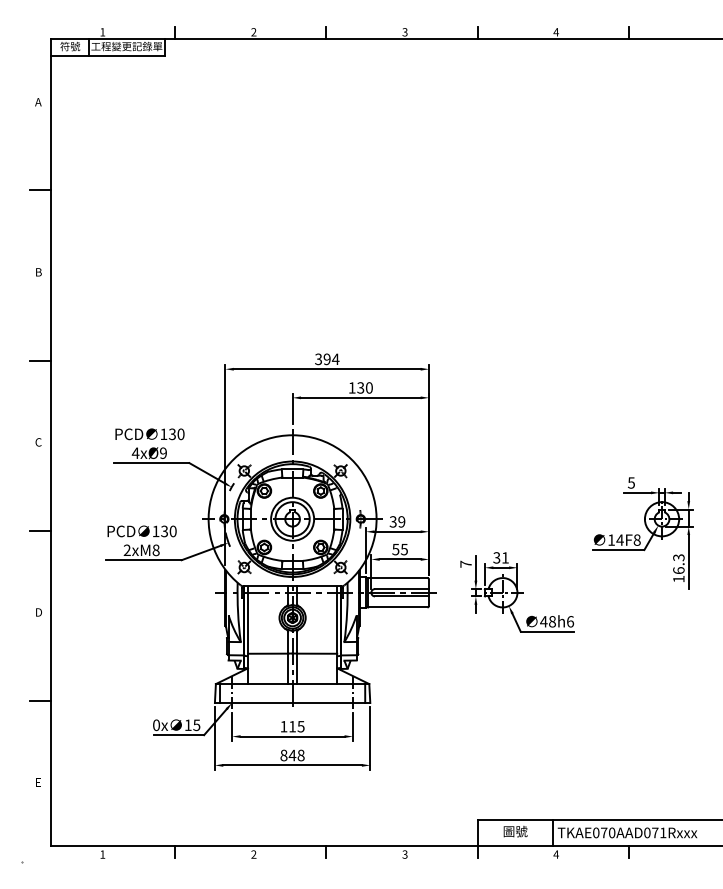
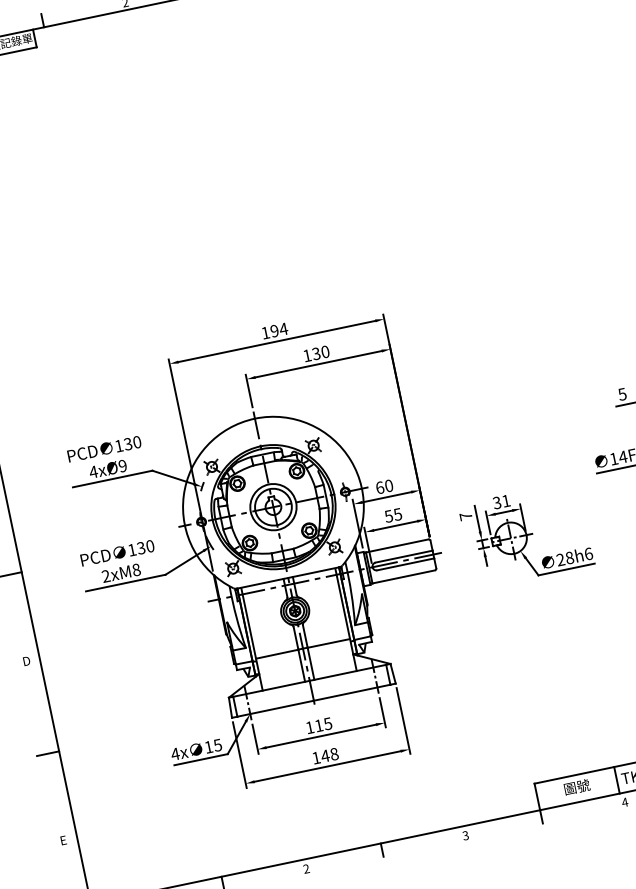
text: (318, 359) -> (265, 333), 394 -> 194
text: (397, 521) -> (384, 486), 39 -> 60
text: (543, 621) -> (560, 559), 48h6 -> 28h6
text: (156, 725) -> (175, 754), 0x -> 4x
text: (283, 755) -> (315, 758), 848 -> 148

